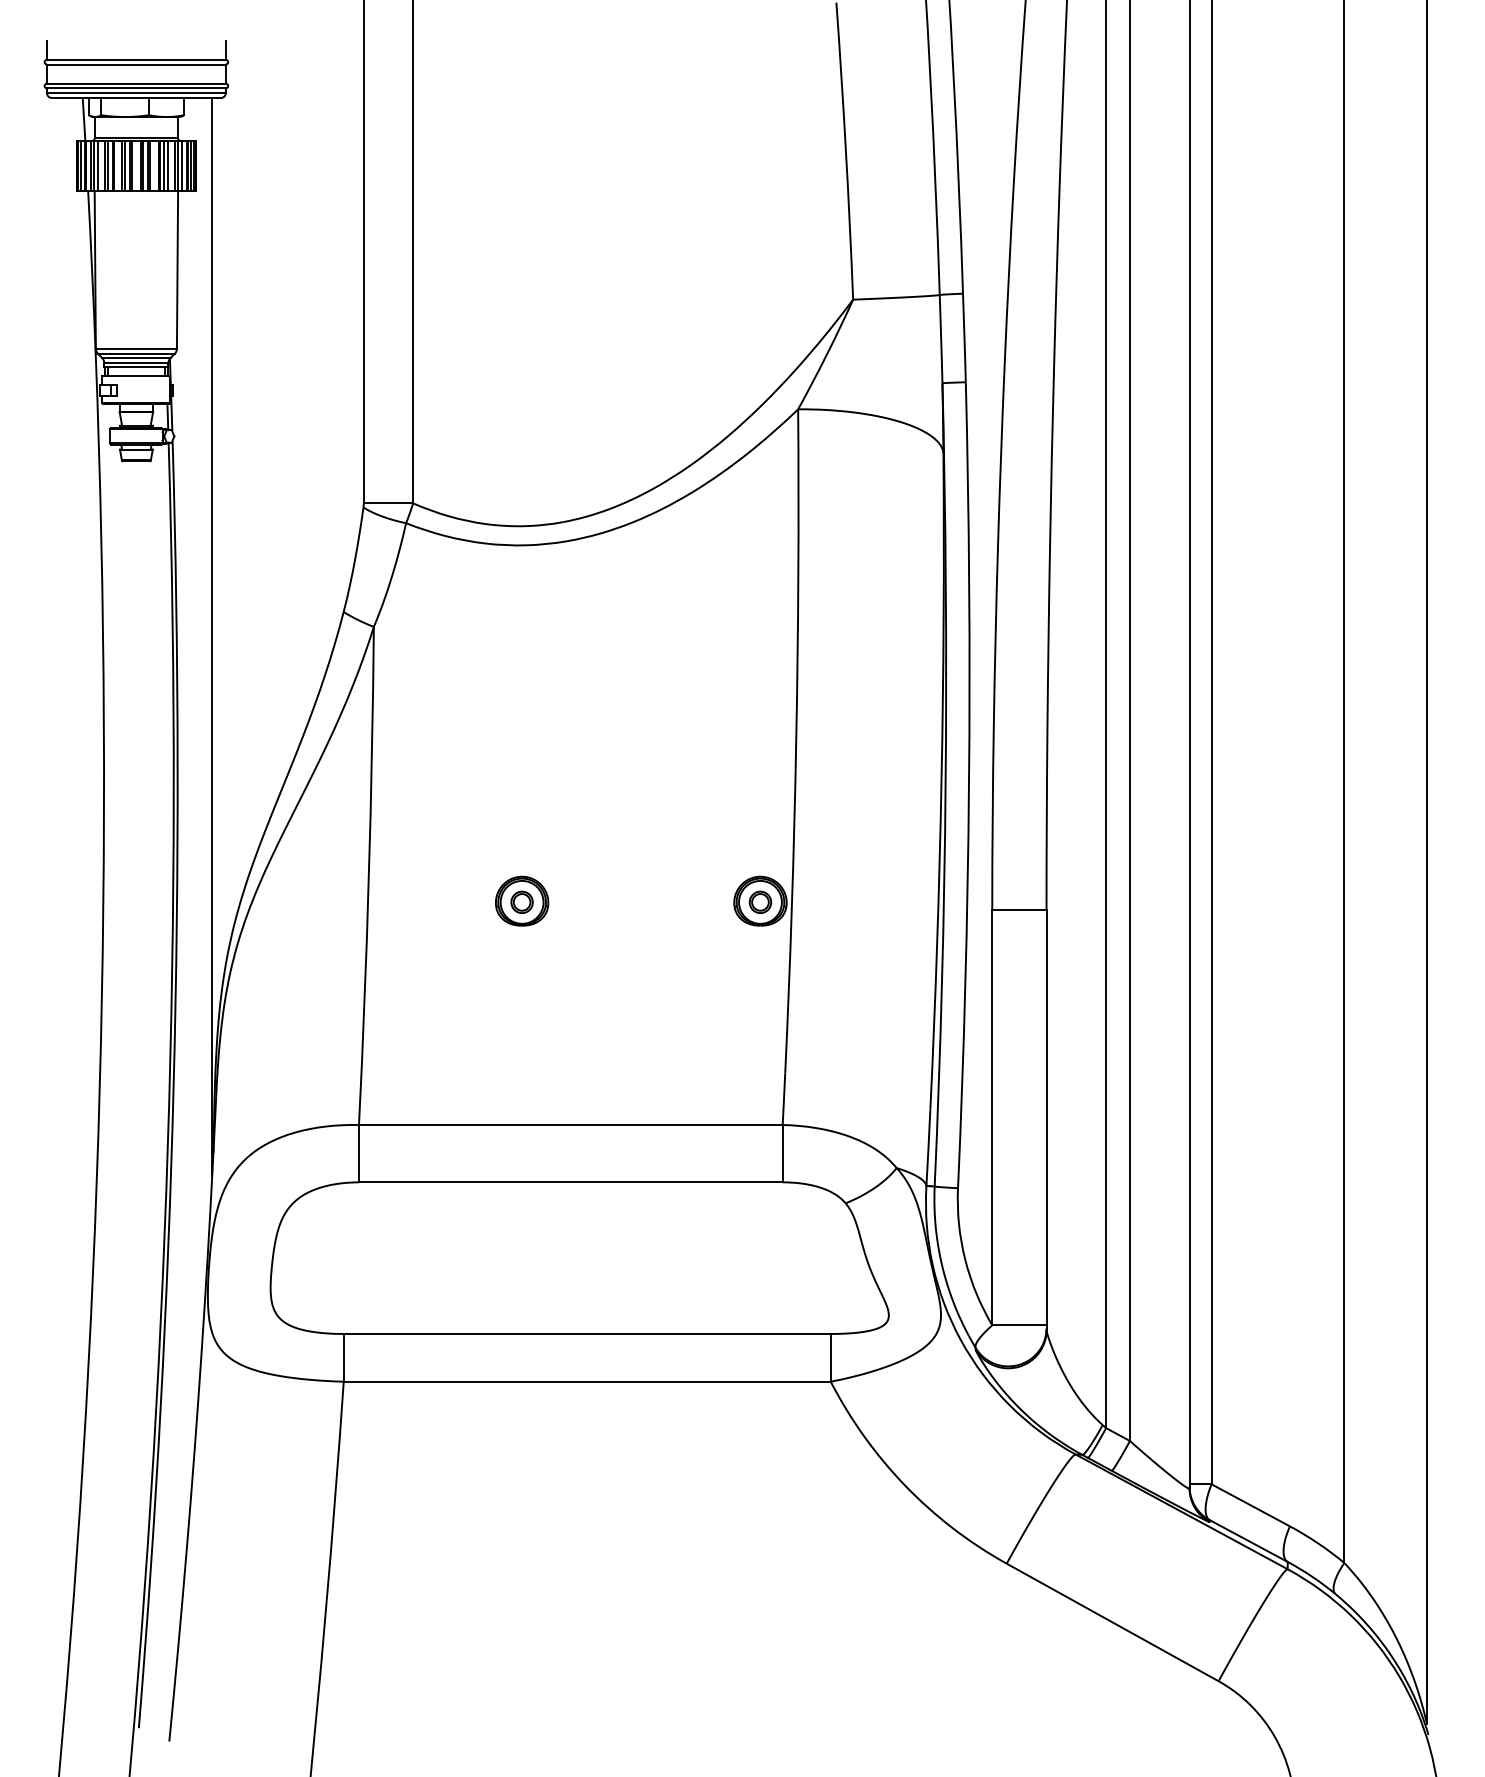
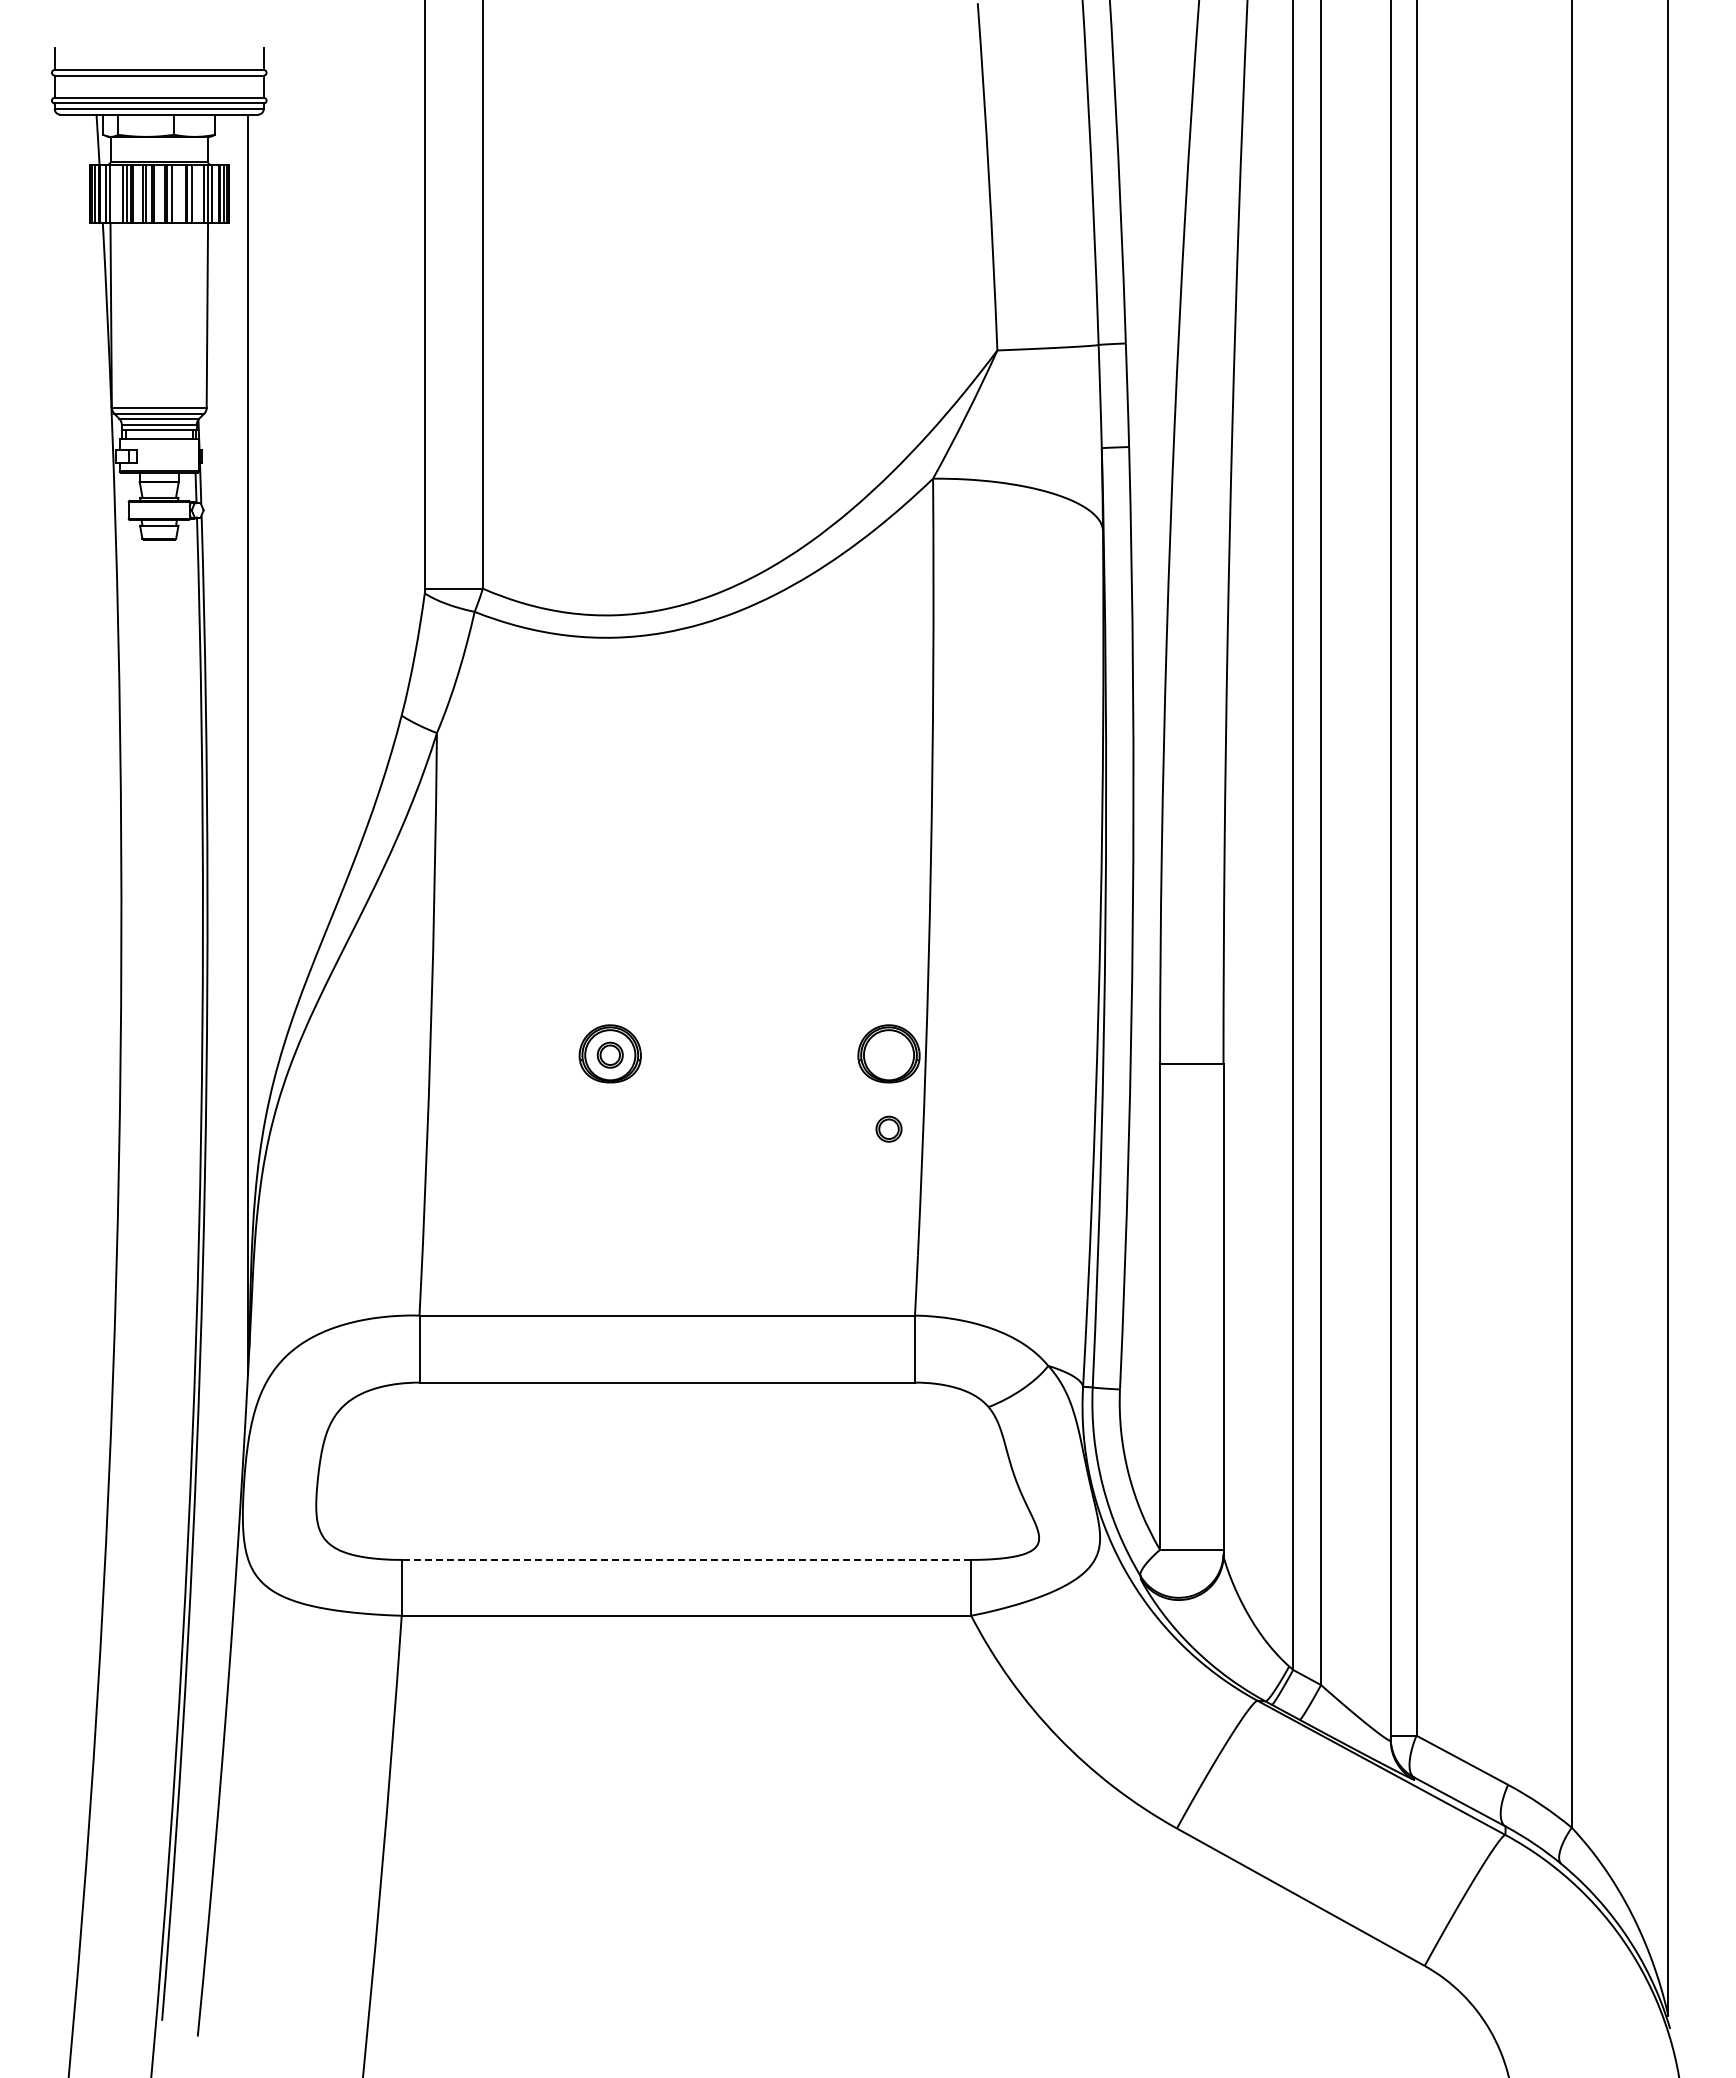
line: (98, 165) -> (114, 193), removed
line: (150, 165) -> (175, 193), removed
line: (167, 165) -> (195, 193), removed
part: (760, 901) -> (888, 1128), moved
line: (587, 1333) -> (686, 1559), solid -> dashed

